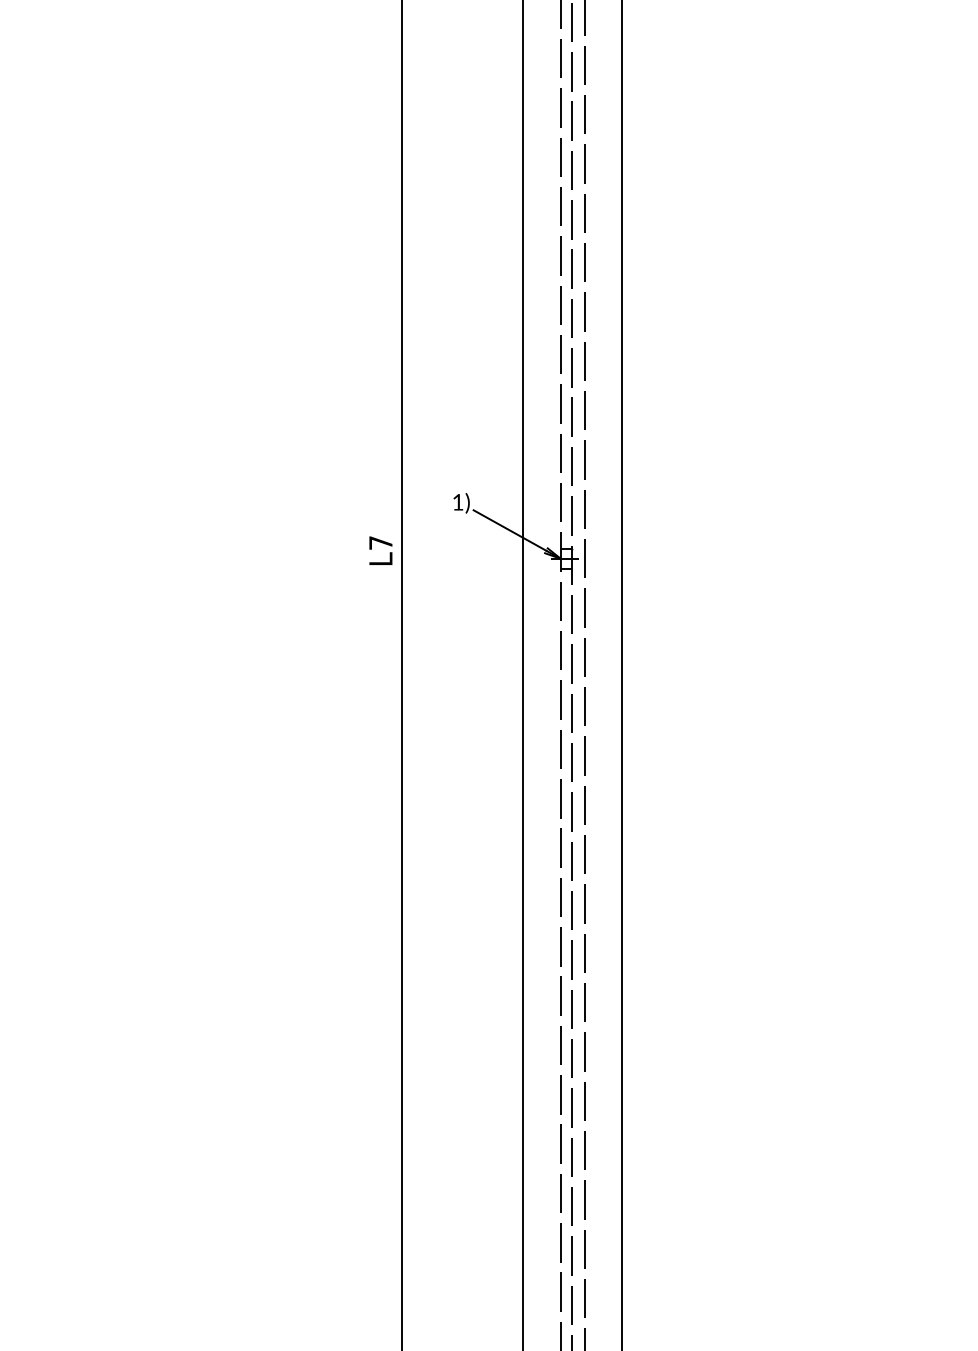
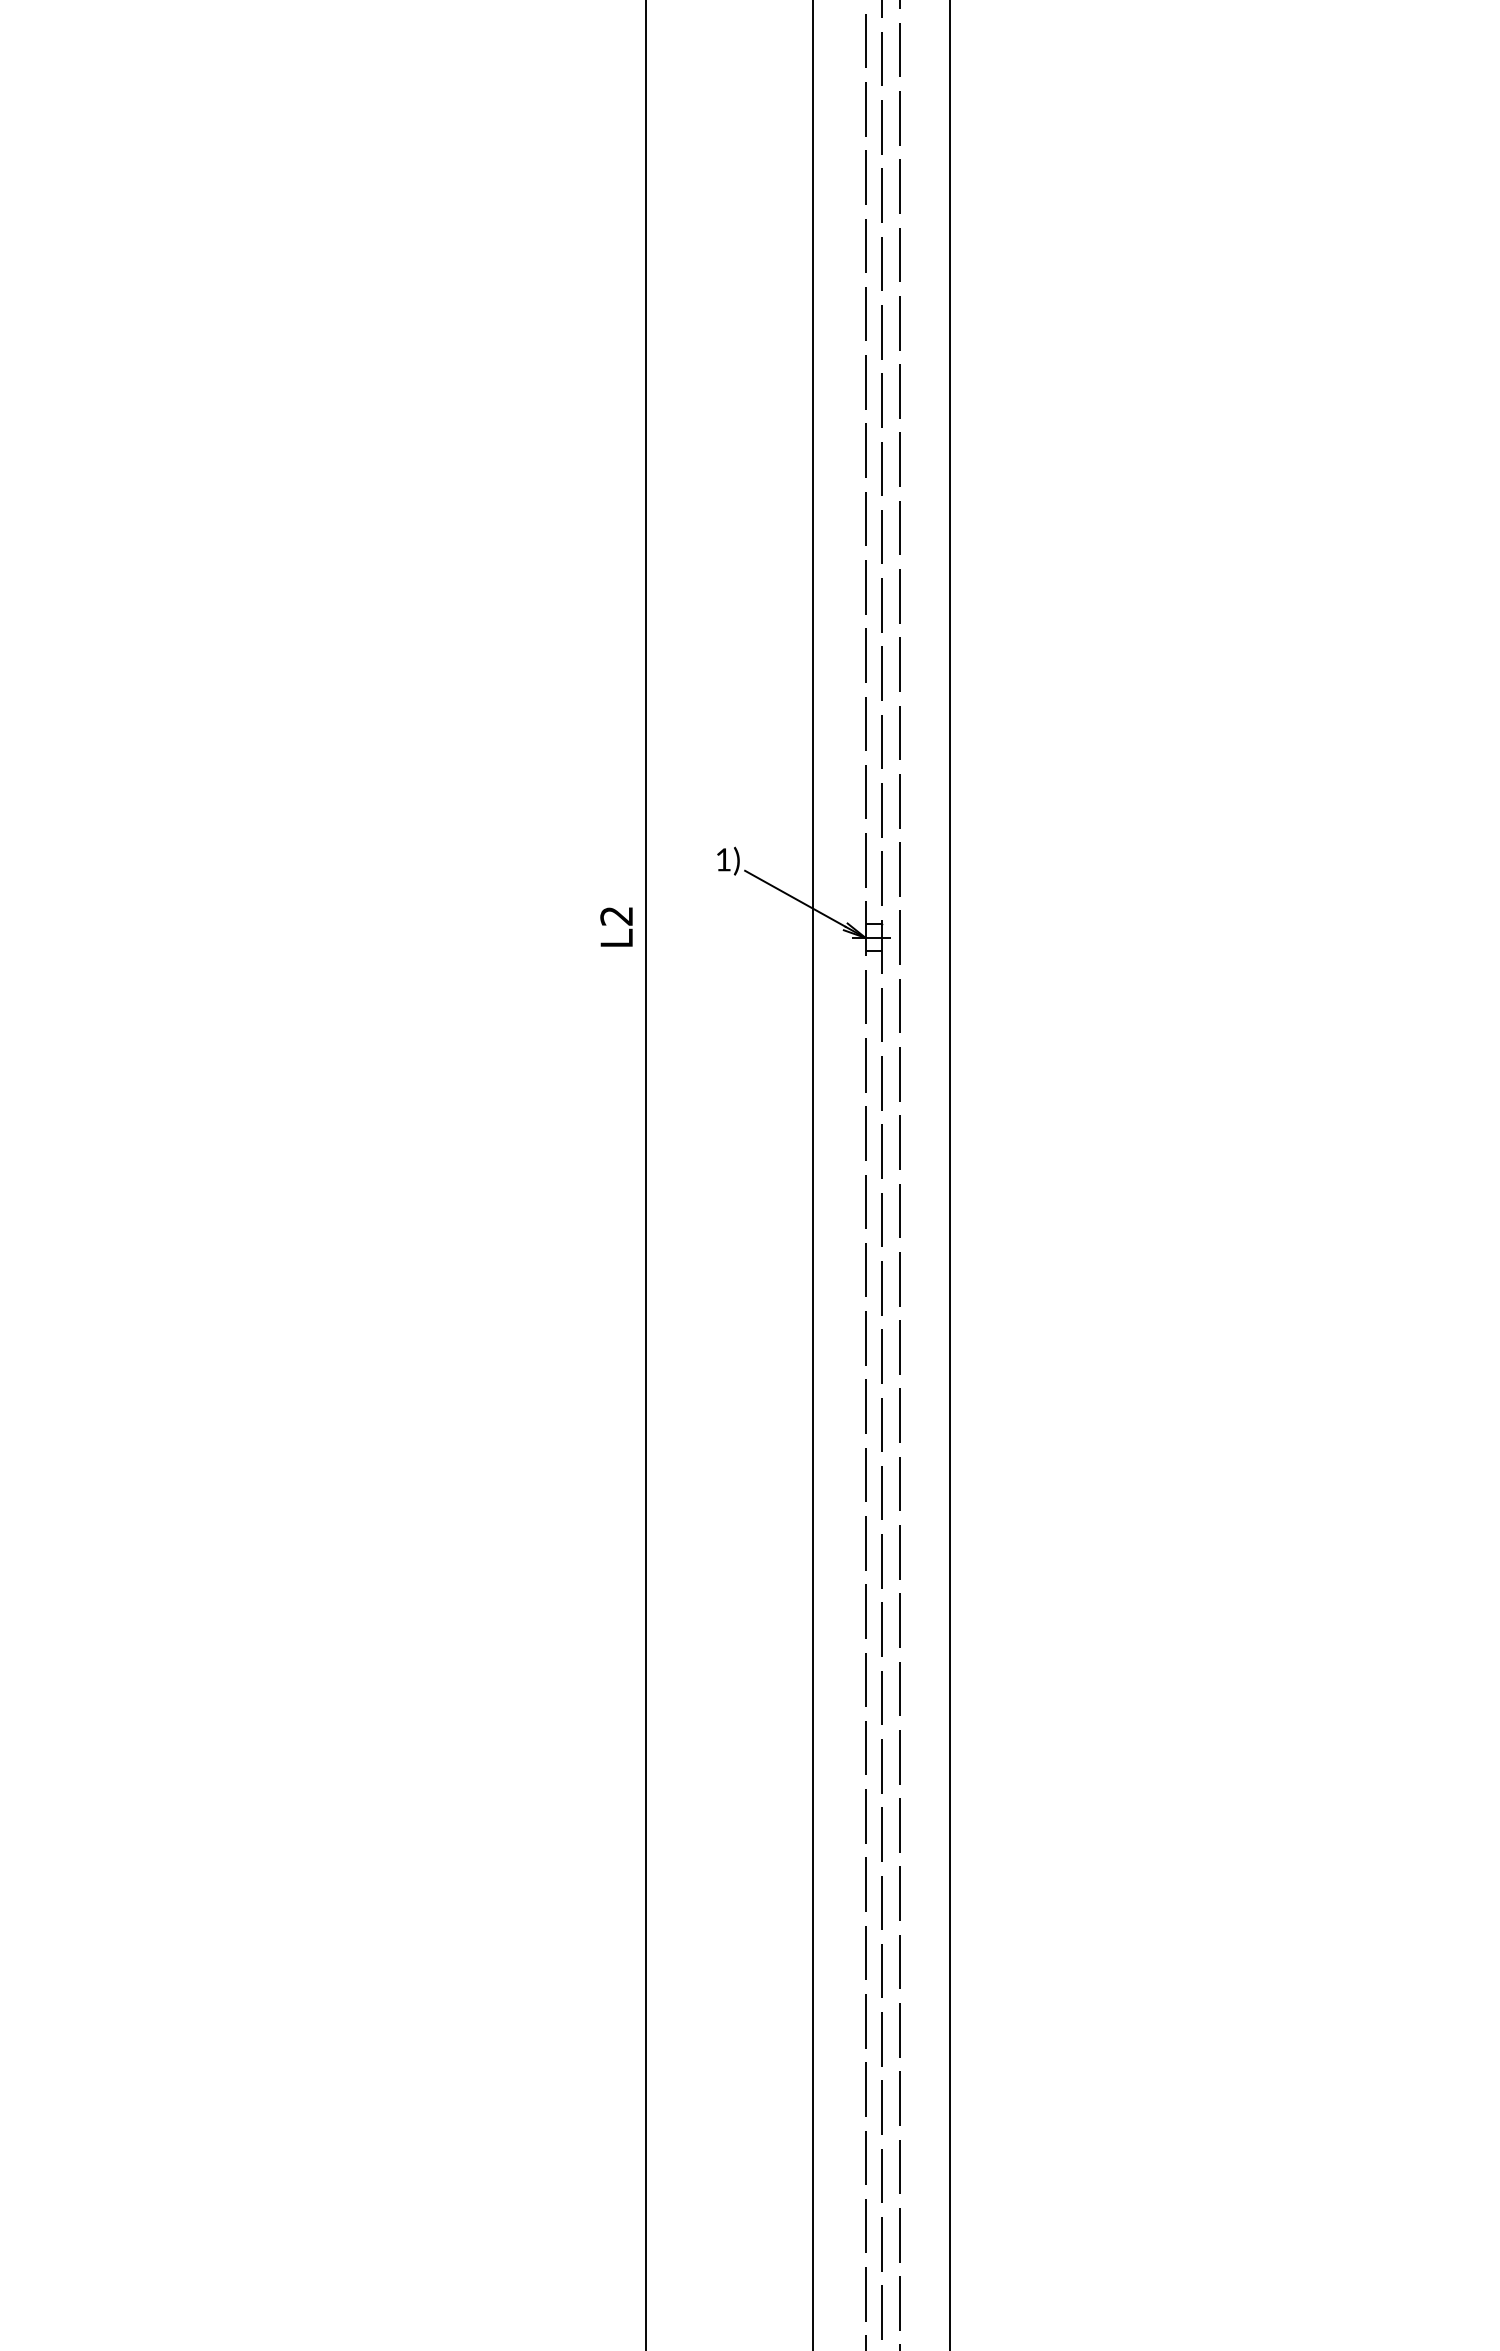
text: (380, 543) -> (616, 916), L7 -> L2

